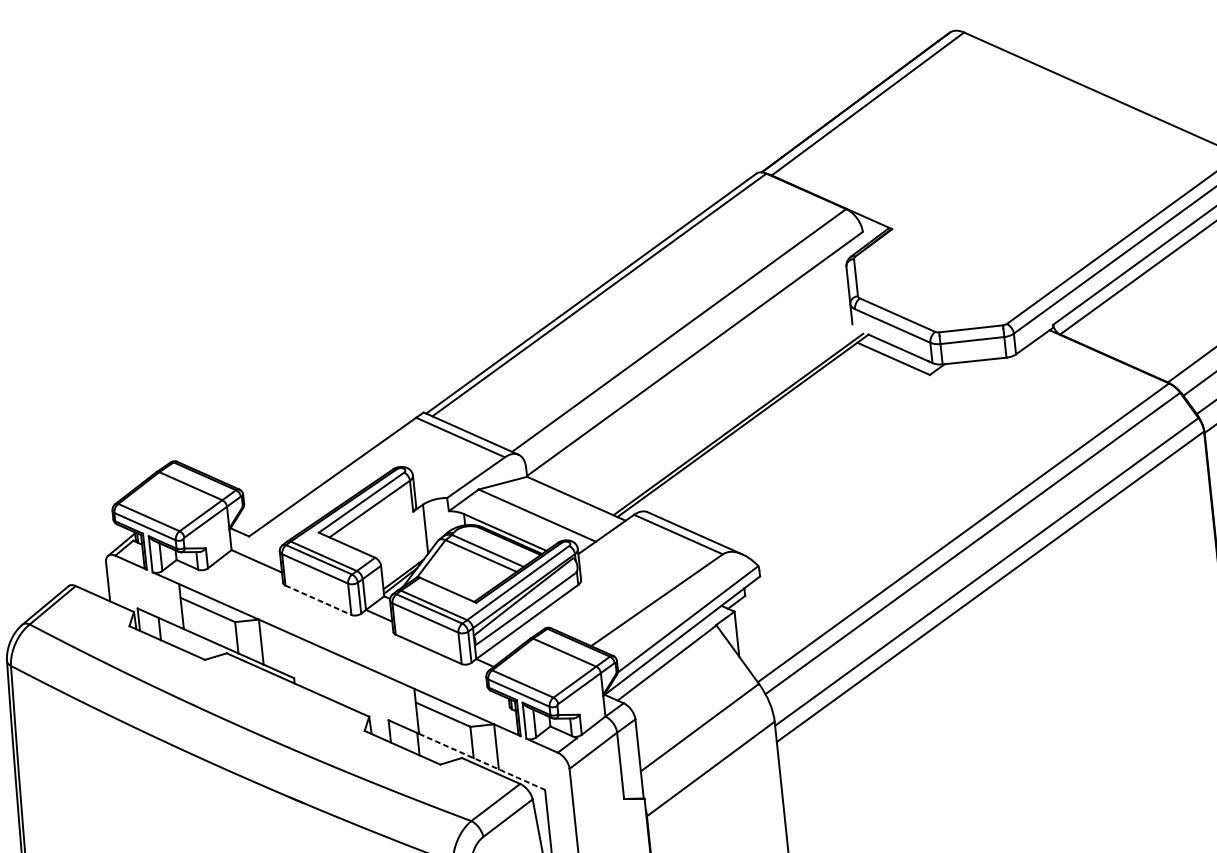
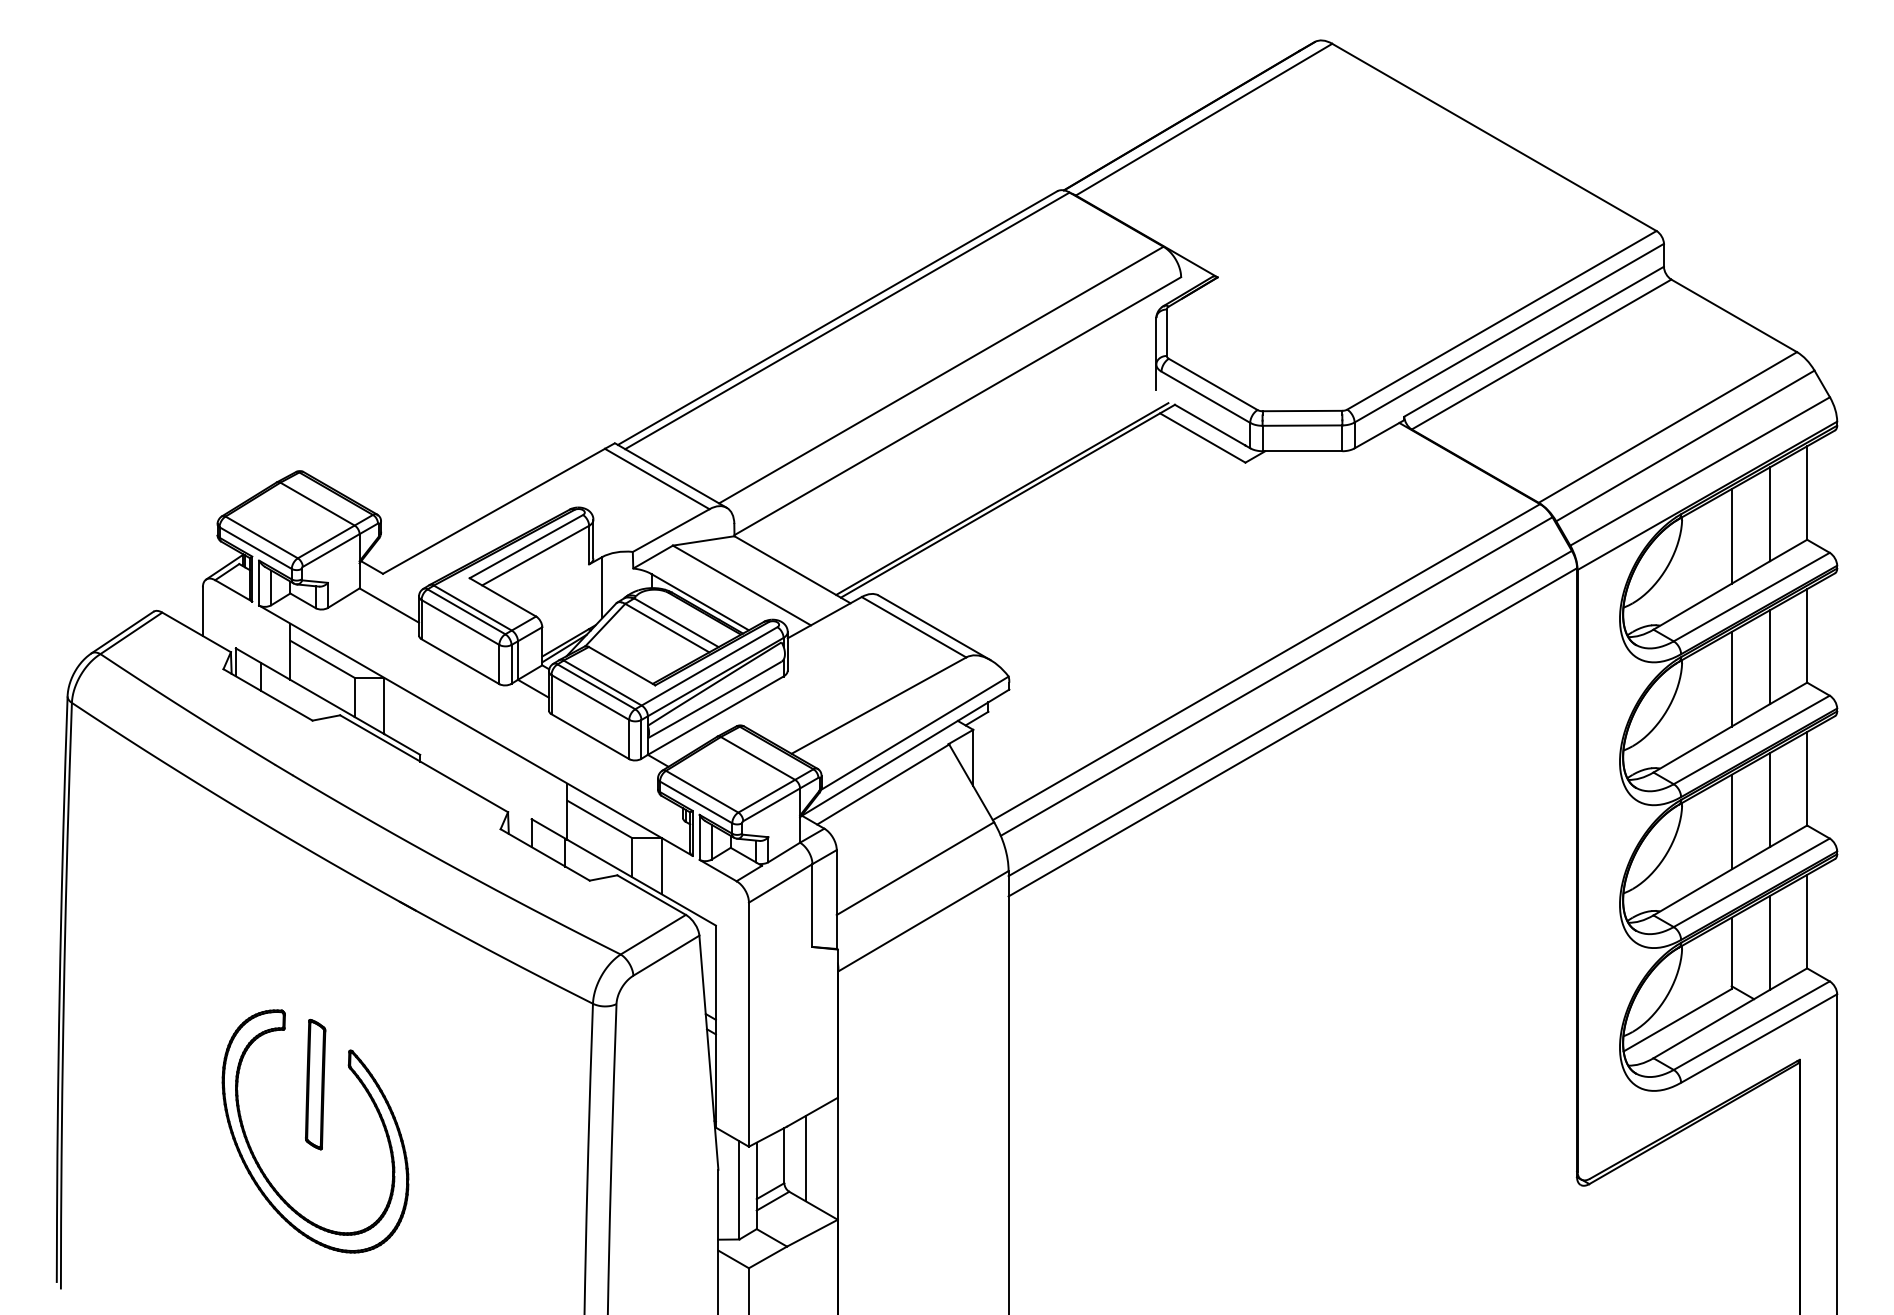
line: (318, 600) -> (460, 661), dashed -> solid
line: (481, 761) -> (641, 882), dashed -> solid

